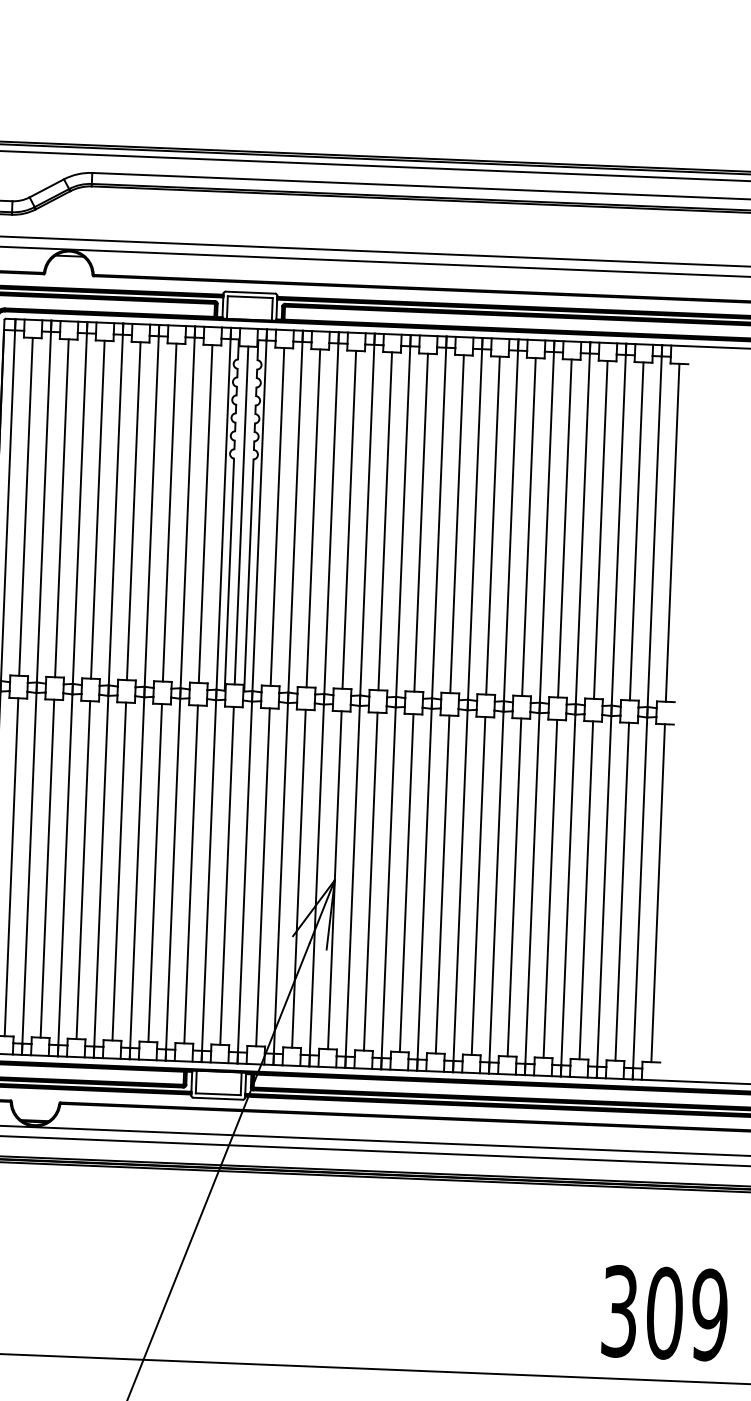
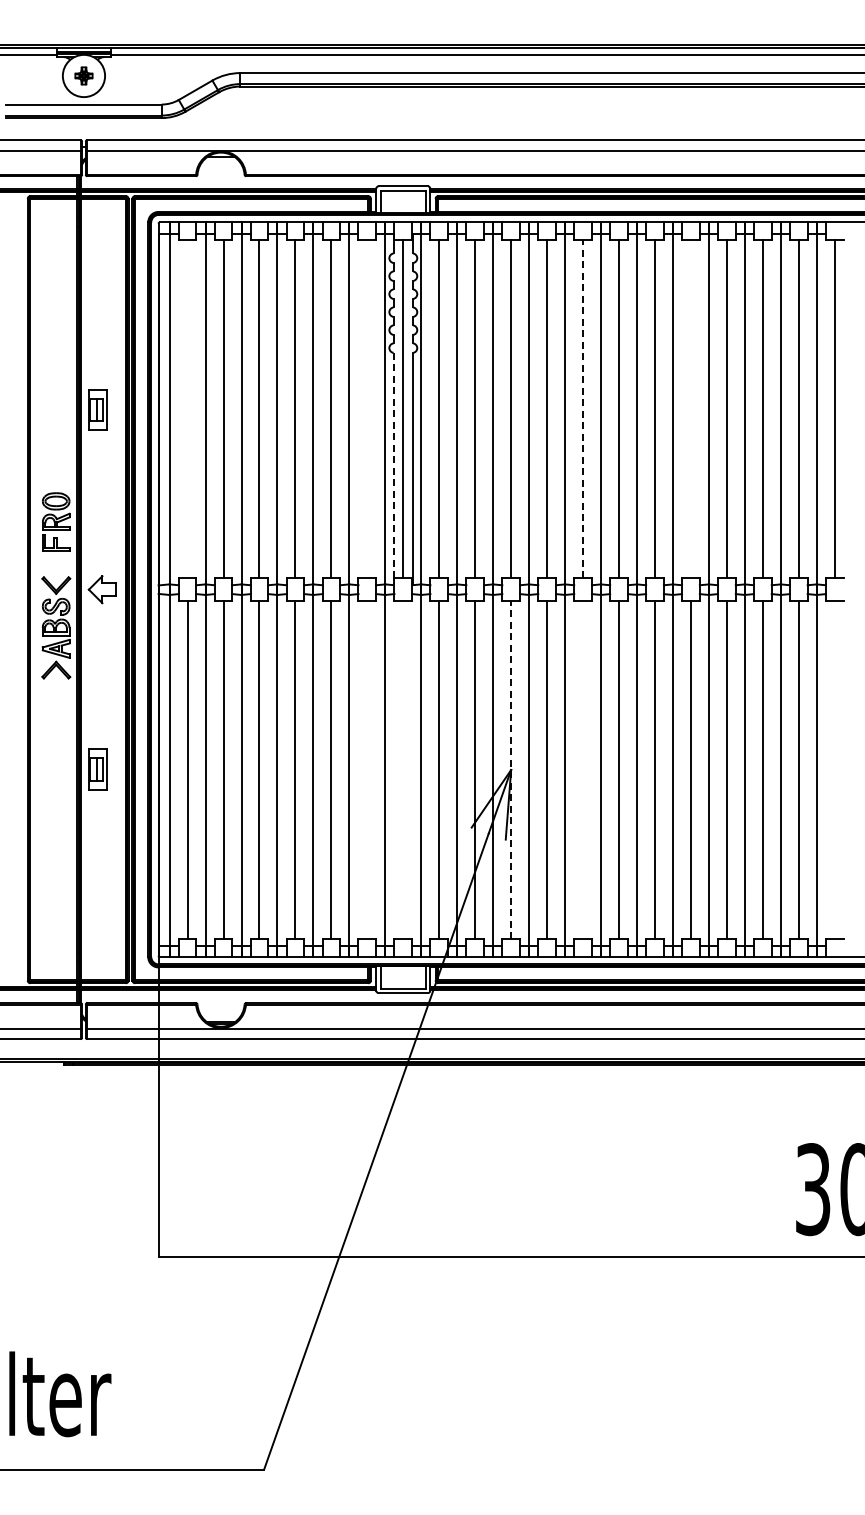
line: (25, 506) -> (187, 409), removed
line: (205, 514) -> (367, 409), removed
line: (421, 521) -> (583, 408), solid -> dashed
line: (528, 527) -> (690, 409), removed
line: (229, 575) -> (393, 469), solid -> dashed
line: (191, 873) -> (367, 769), removed
line: (227, 875) -> (403, 769), removed
line: (335, 879) -> (511, 769), solid -> dashed
line: (407, 882) -> (583, 769), removed
line: (657, 892) -> (834, 769), removed

